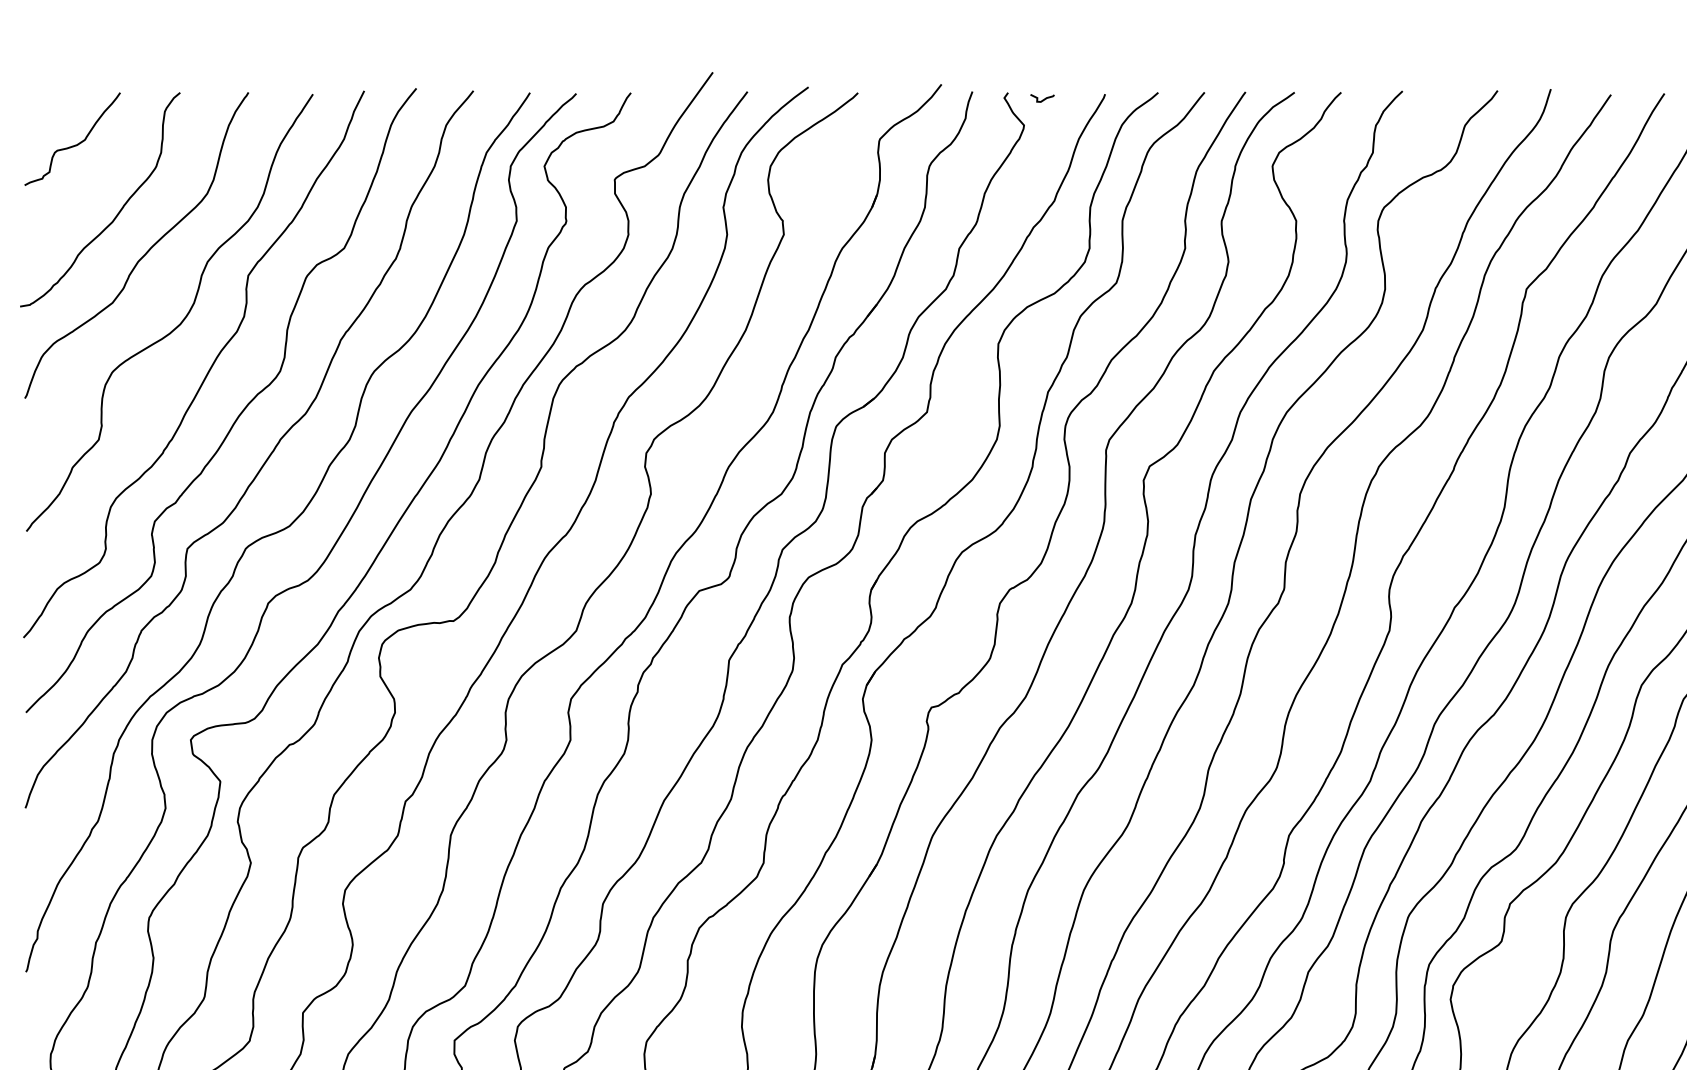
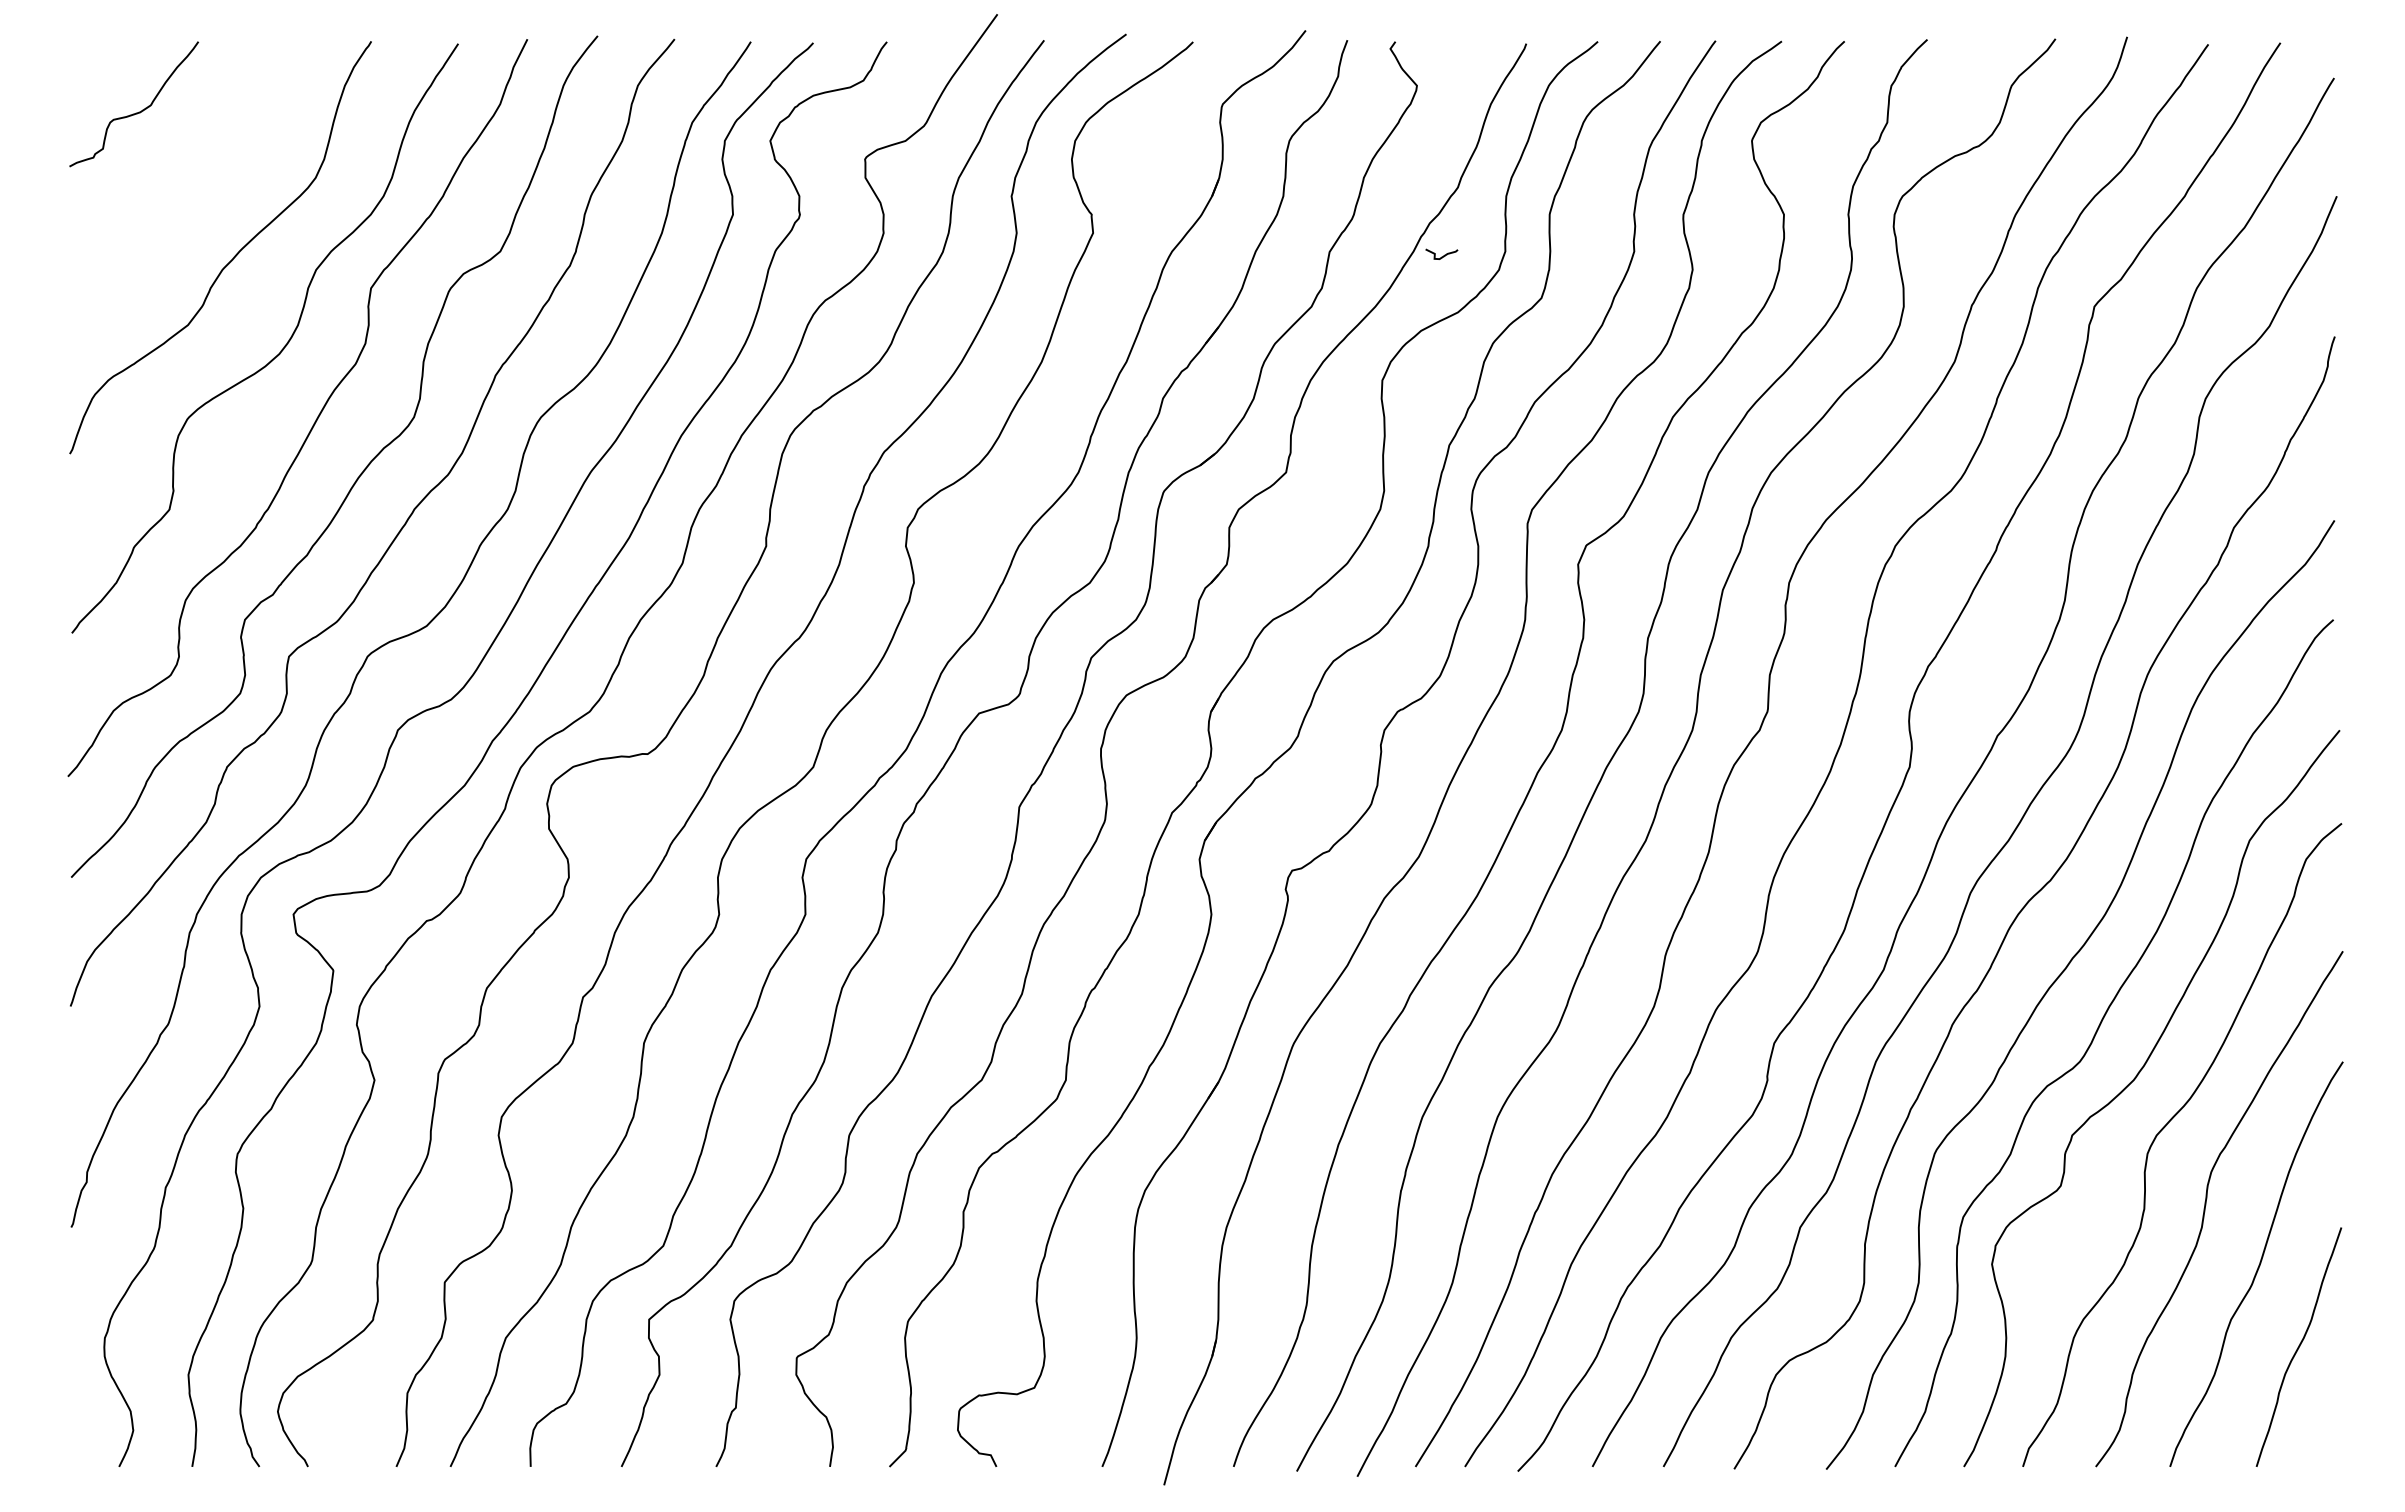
curve: (1043, 99) -> (1443, 255), moved
curve: (118, 212) -> (195, 203), removed

